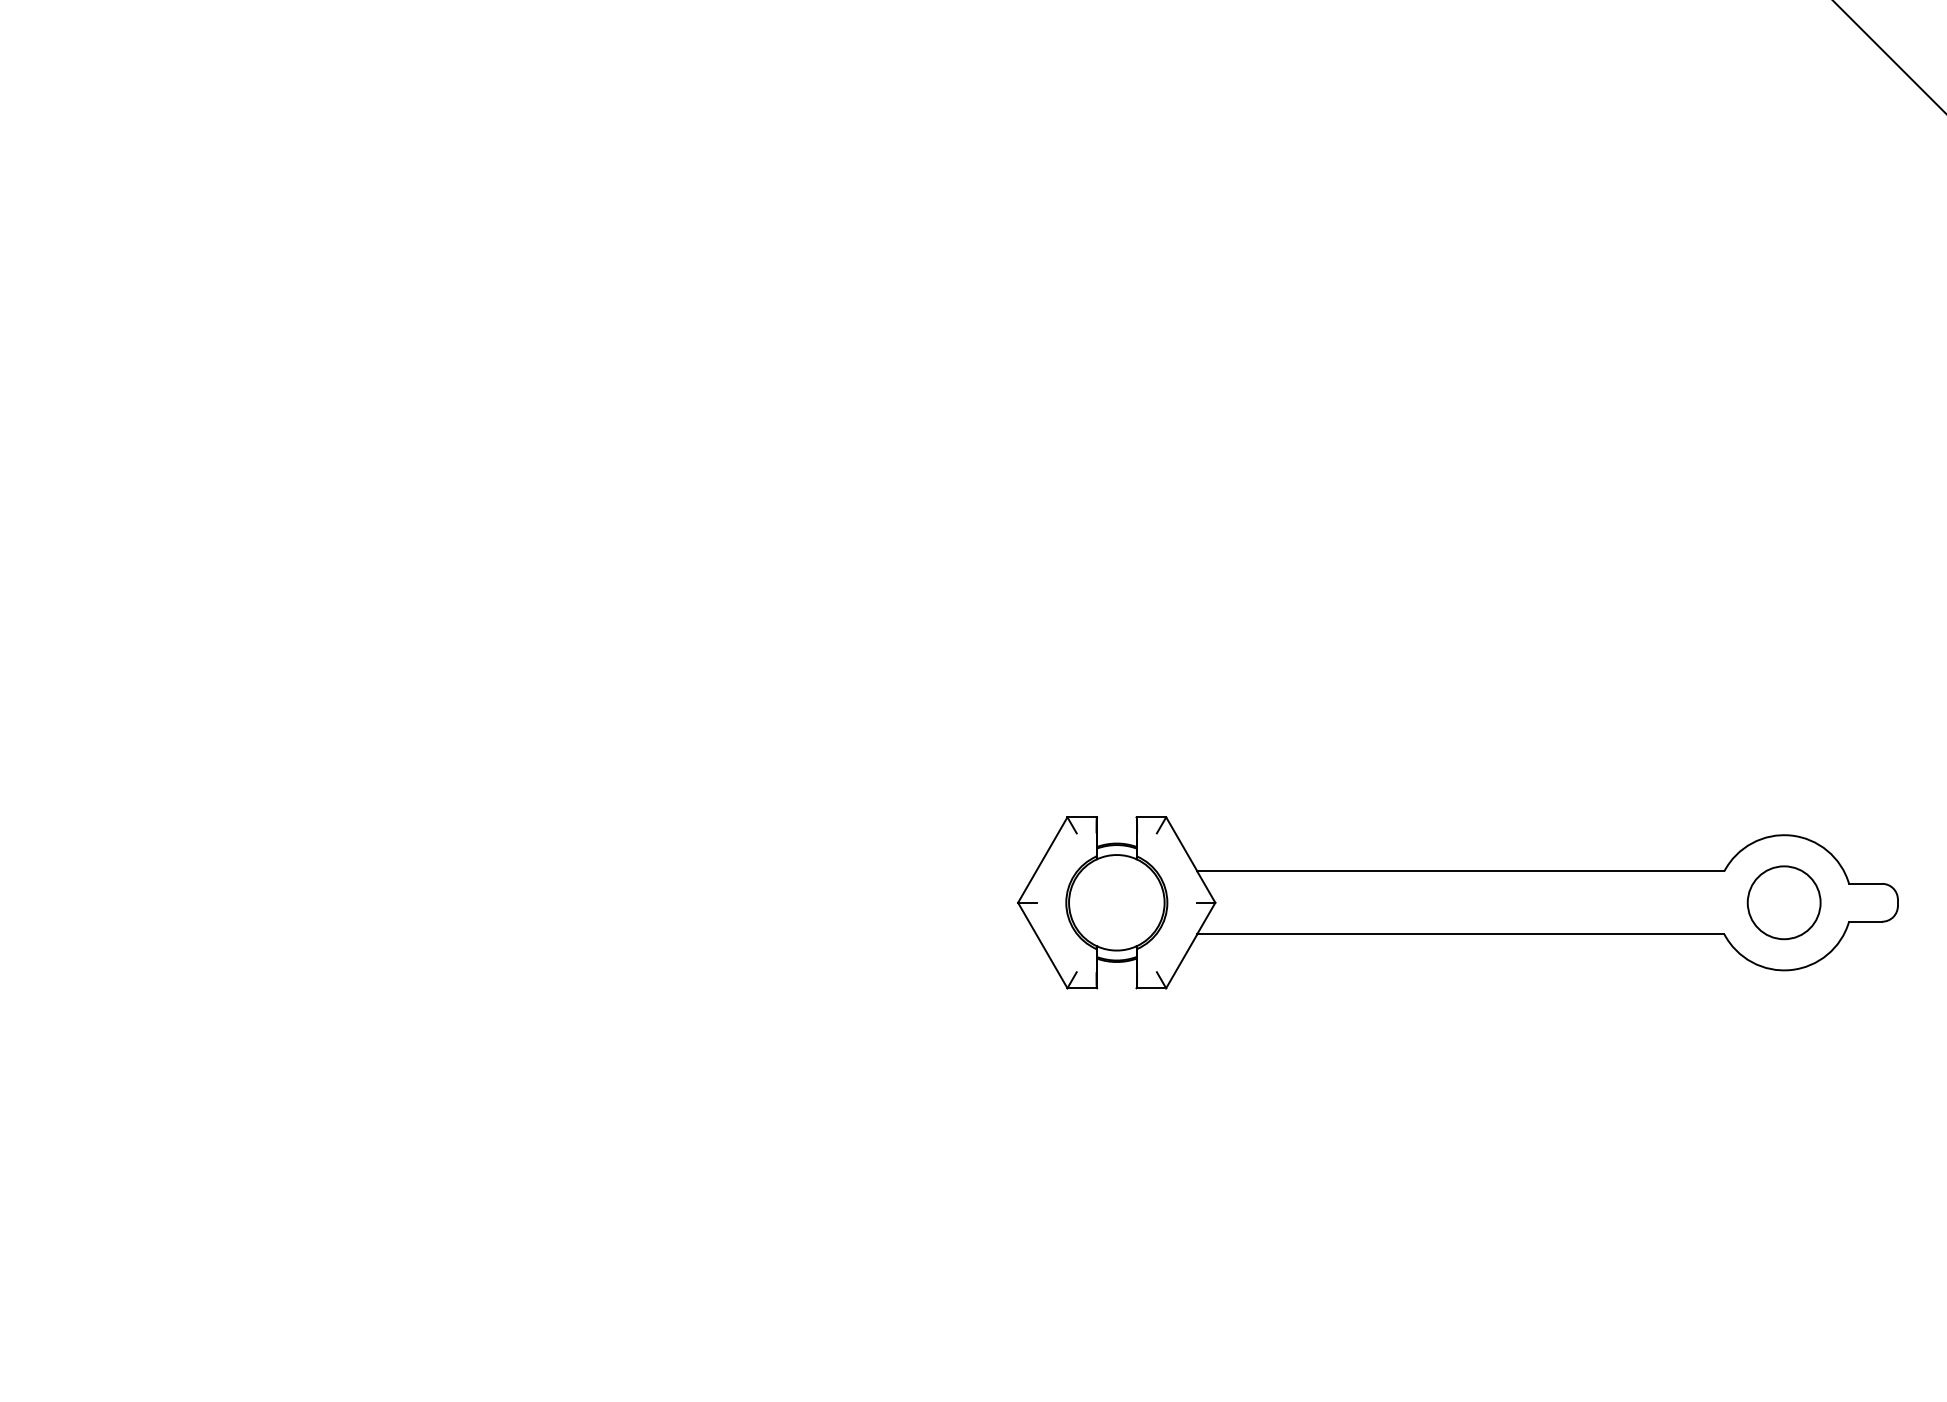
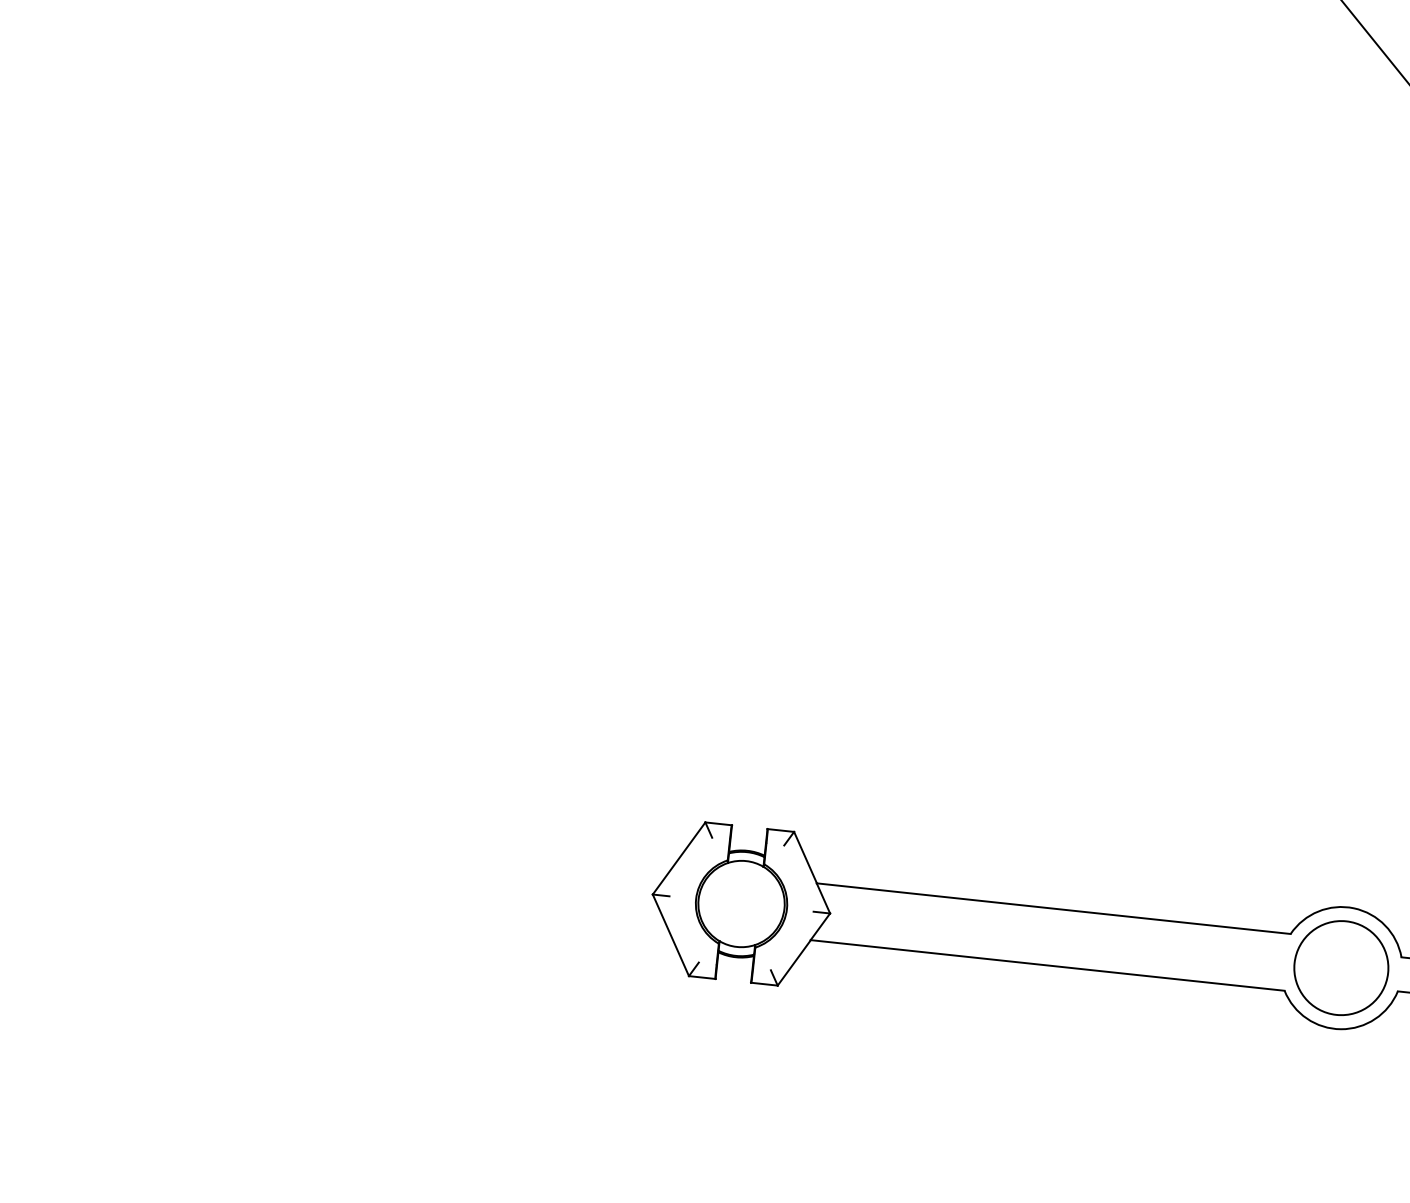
circle: (1784, 902) -> (1341, 967), size x1.43

